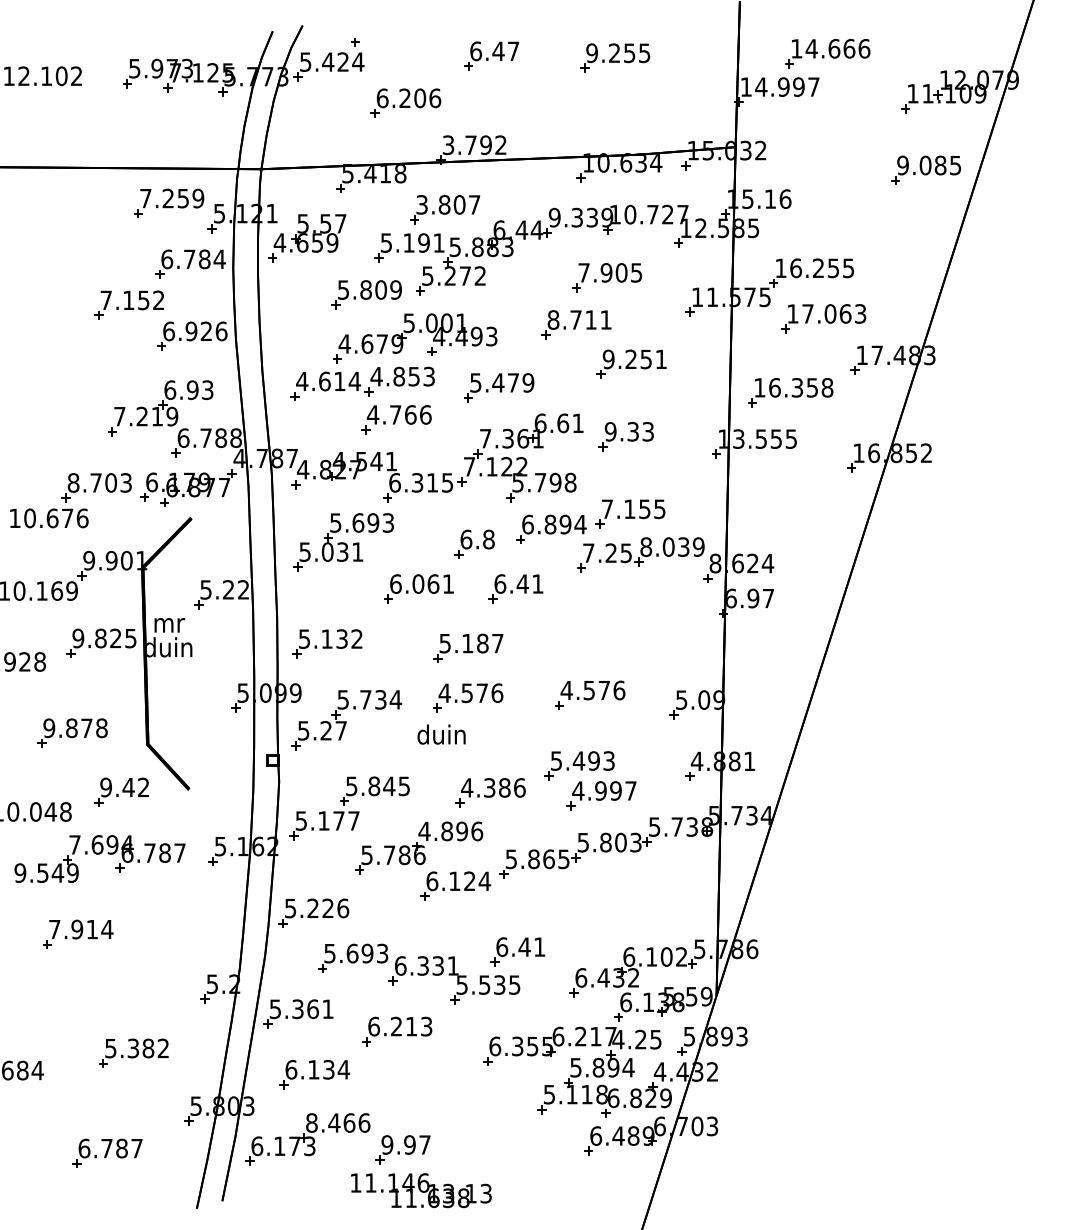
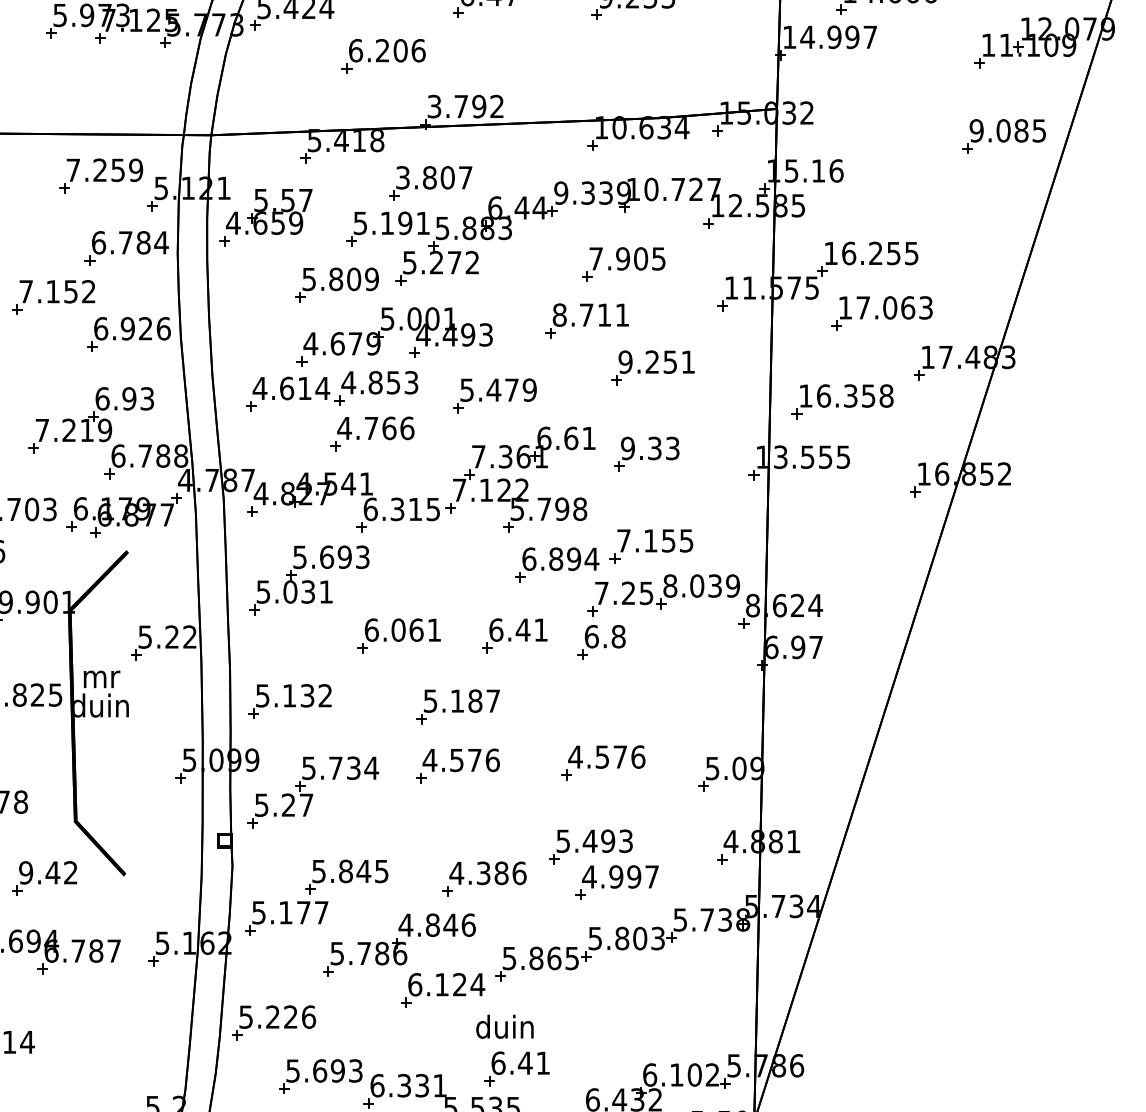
part: (474, 543) -> (601, 641), moved
text: (441, 734) -> (504, 1026), moved
text: (461, 831) -> (449, 925), 4.896 -> 4.846

